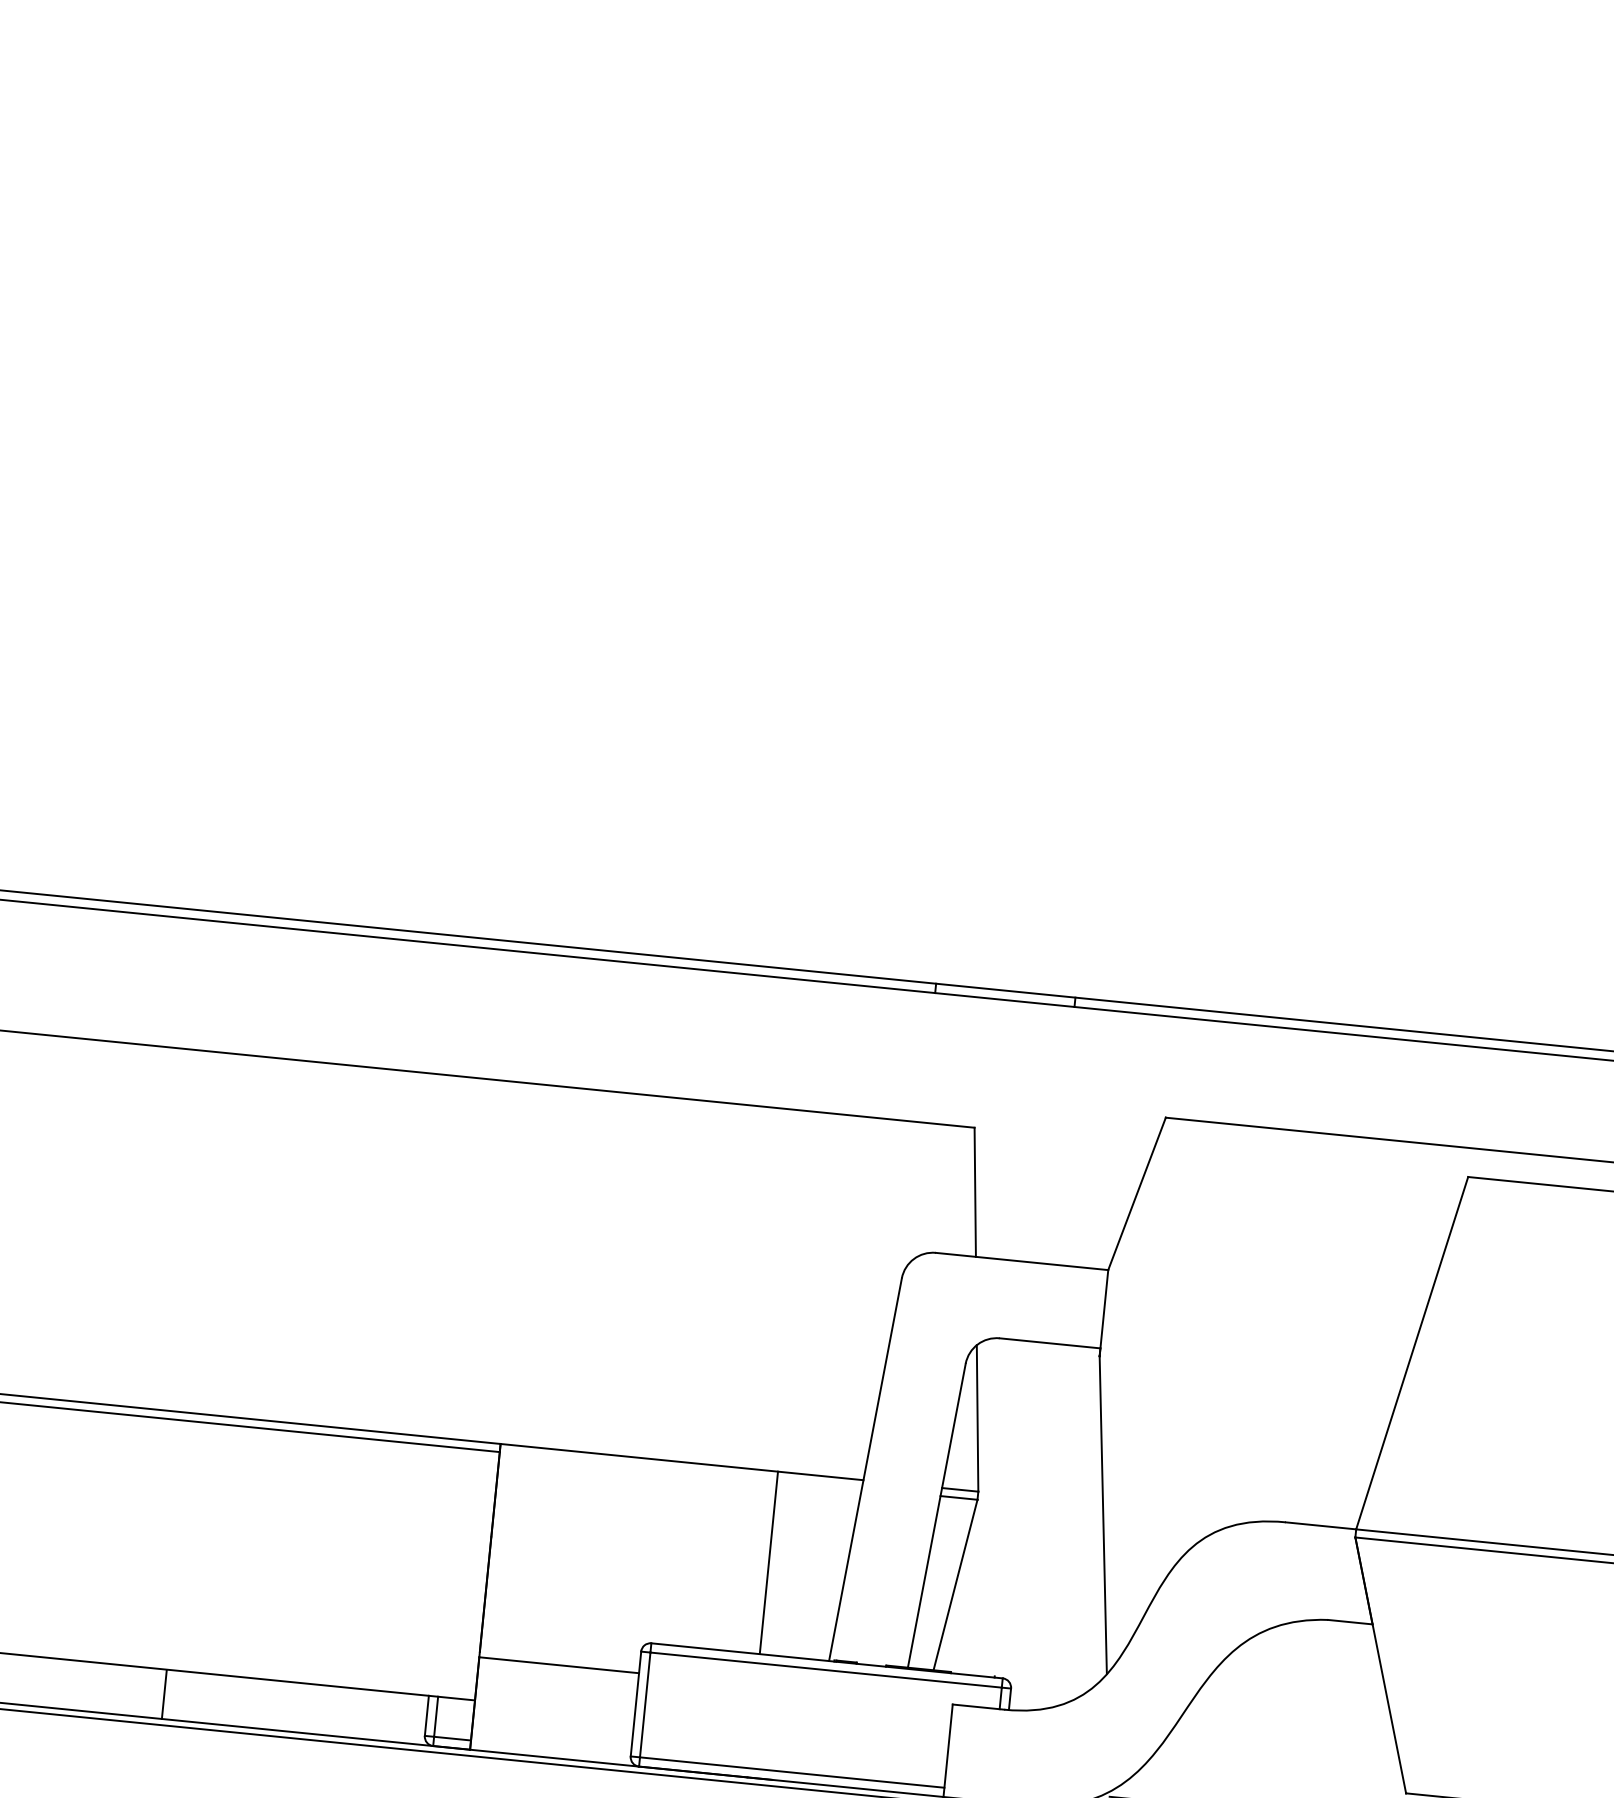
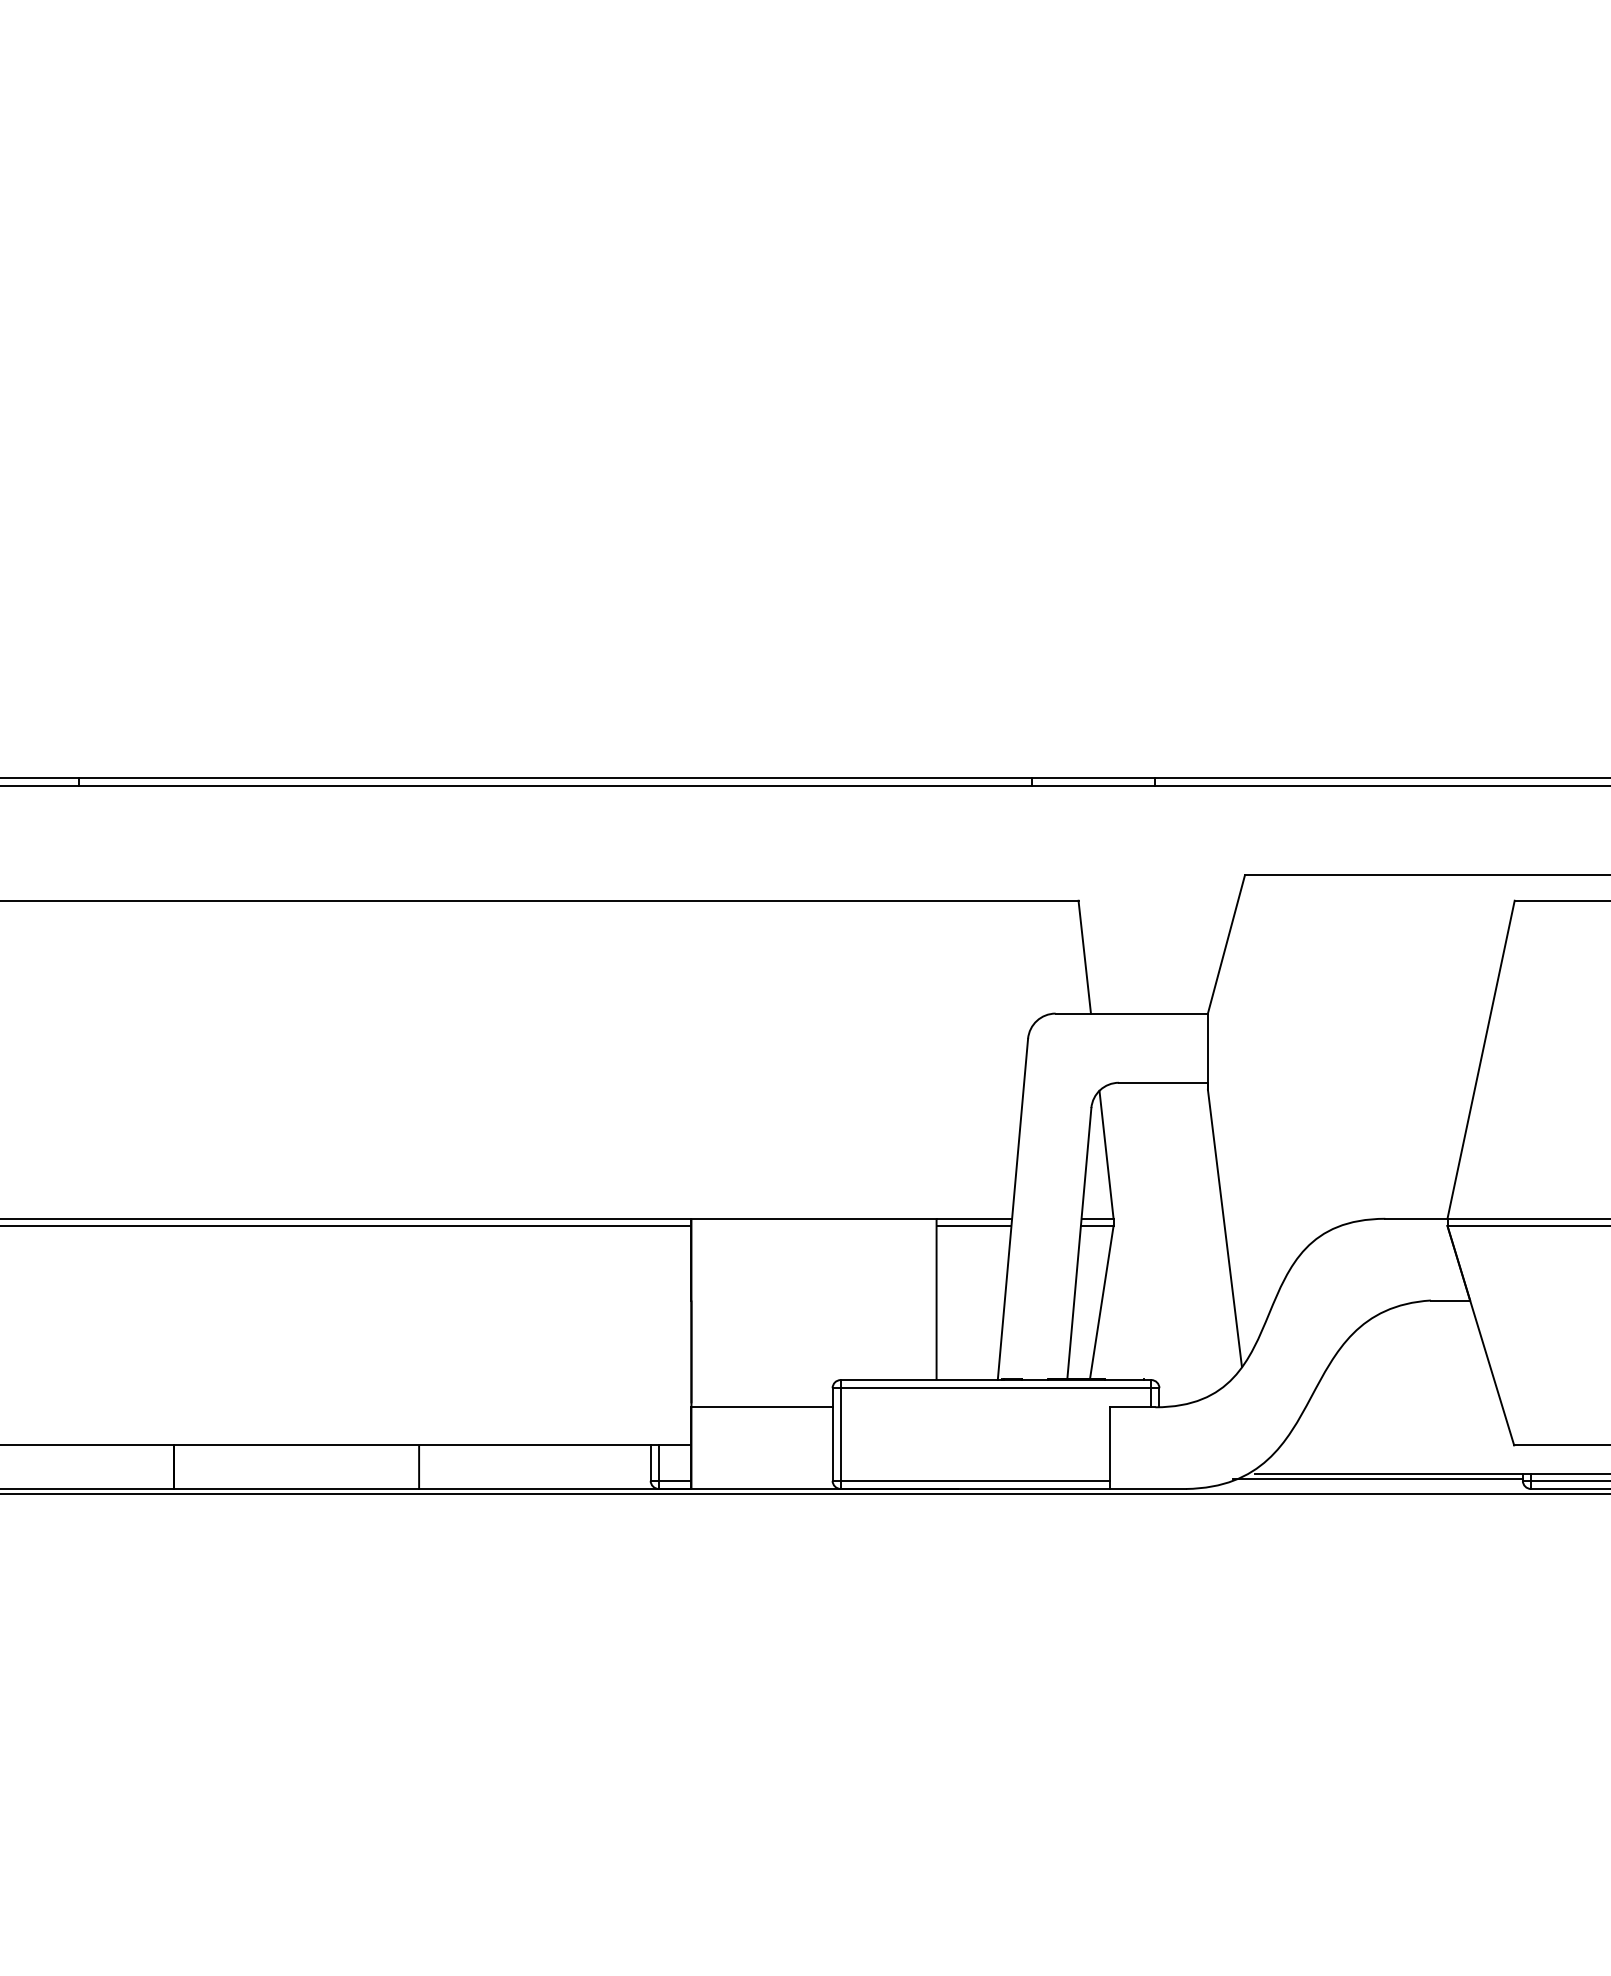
line: (819, 1483) -> (973, 1225), added

